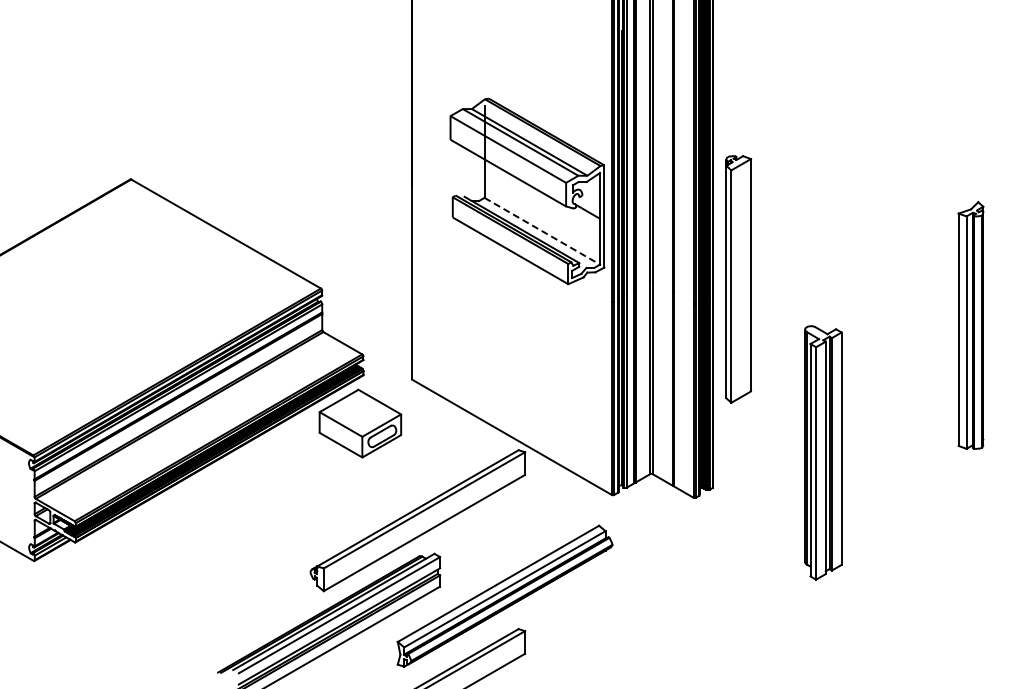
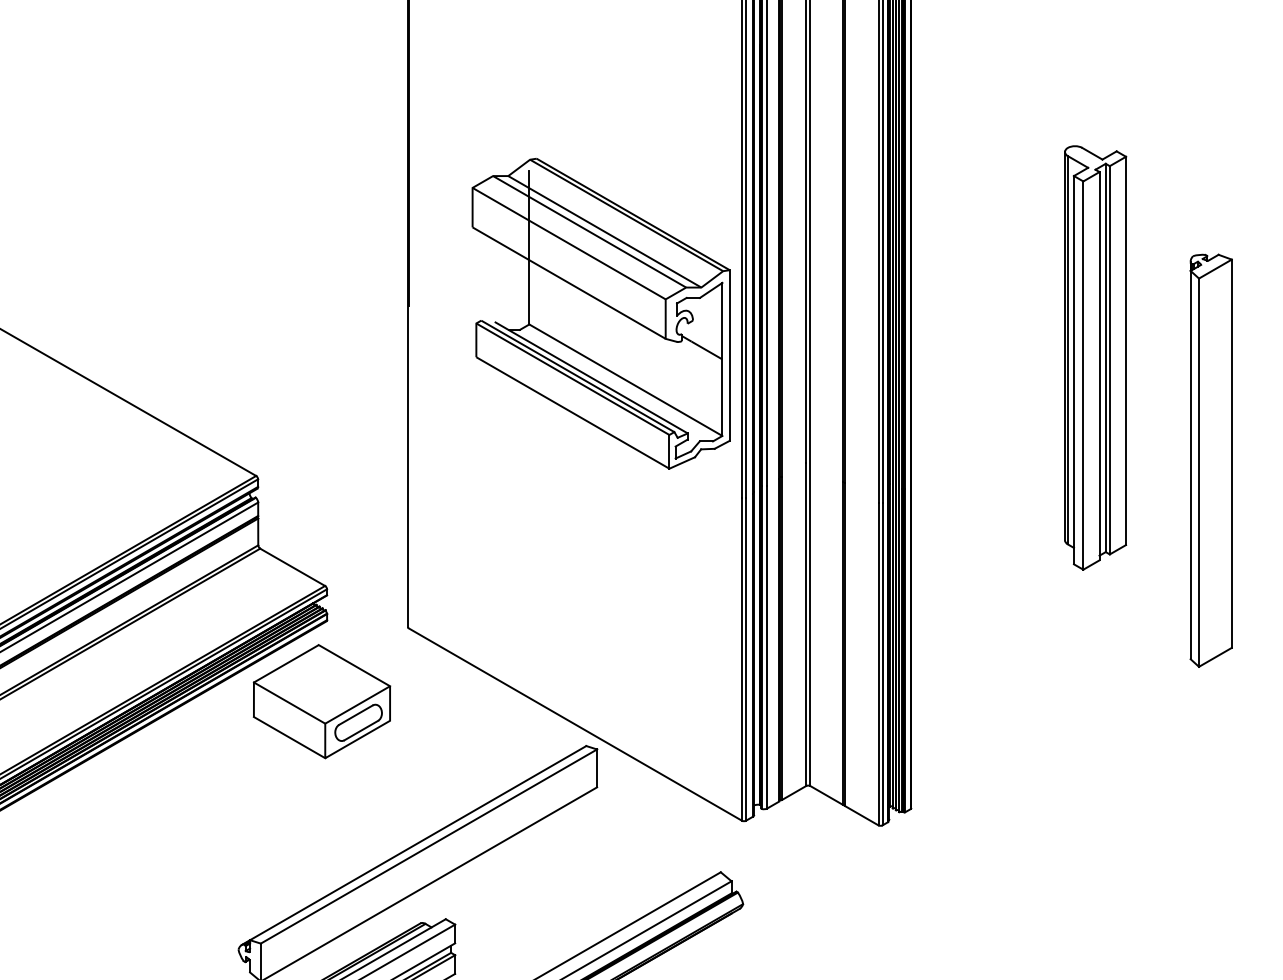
line: (542, 231) -> (626, 380), dashed -> solid
part: (738, 279) -> (1210, 460), moved
part: (823, 452) -> (1095, 357), moved

